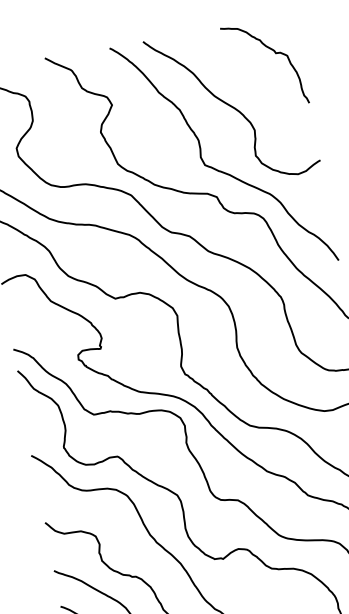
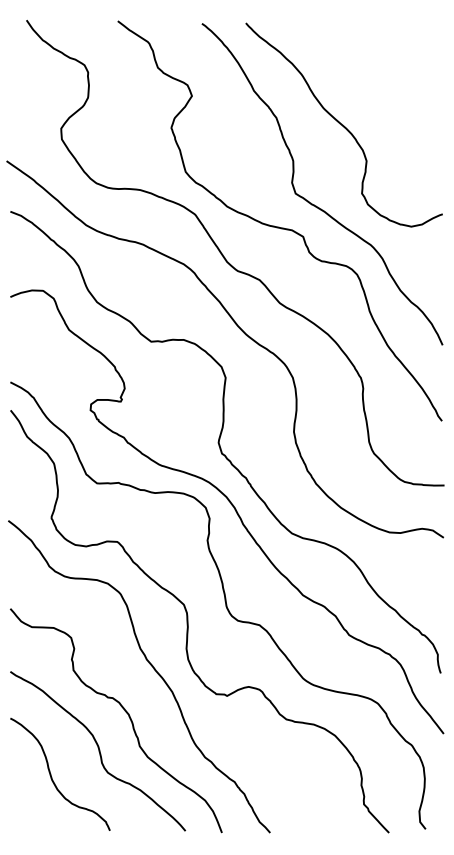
curve: (275, 54) -> (410, 69), removed

